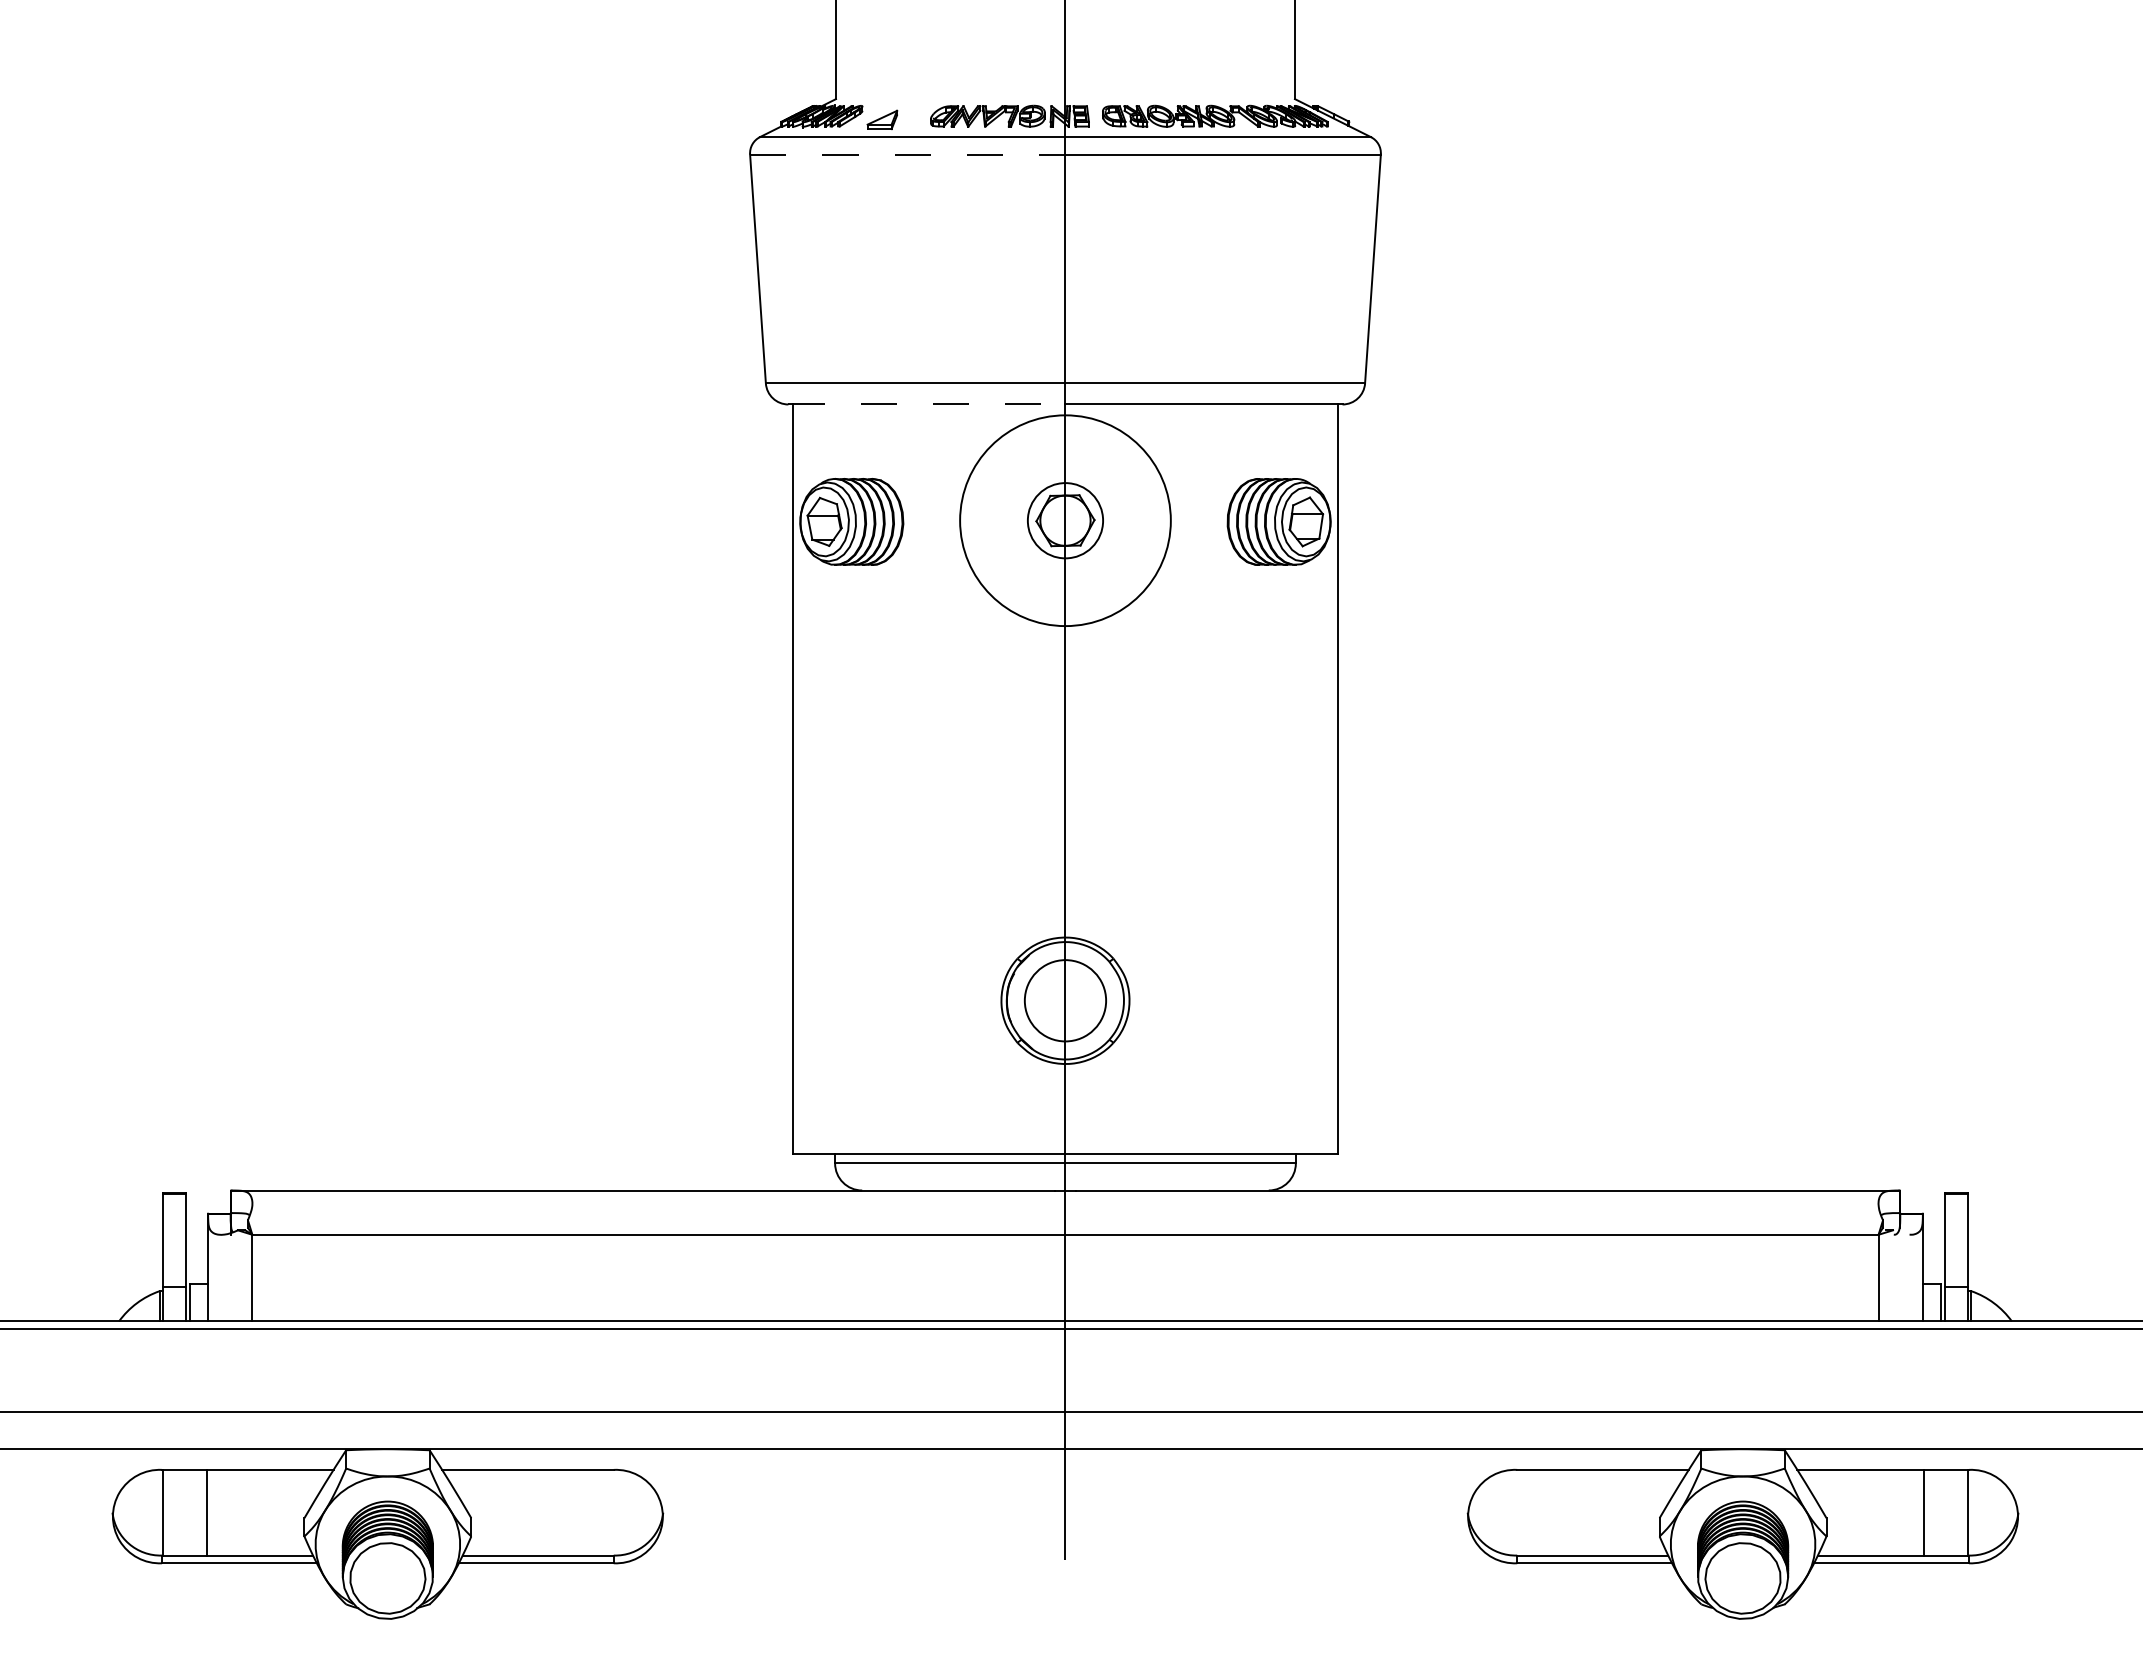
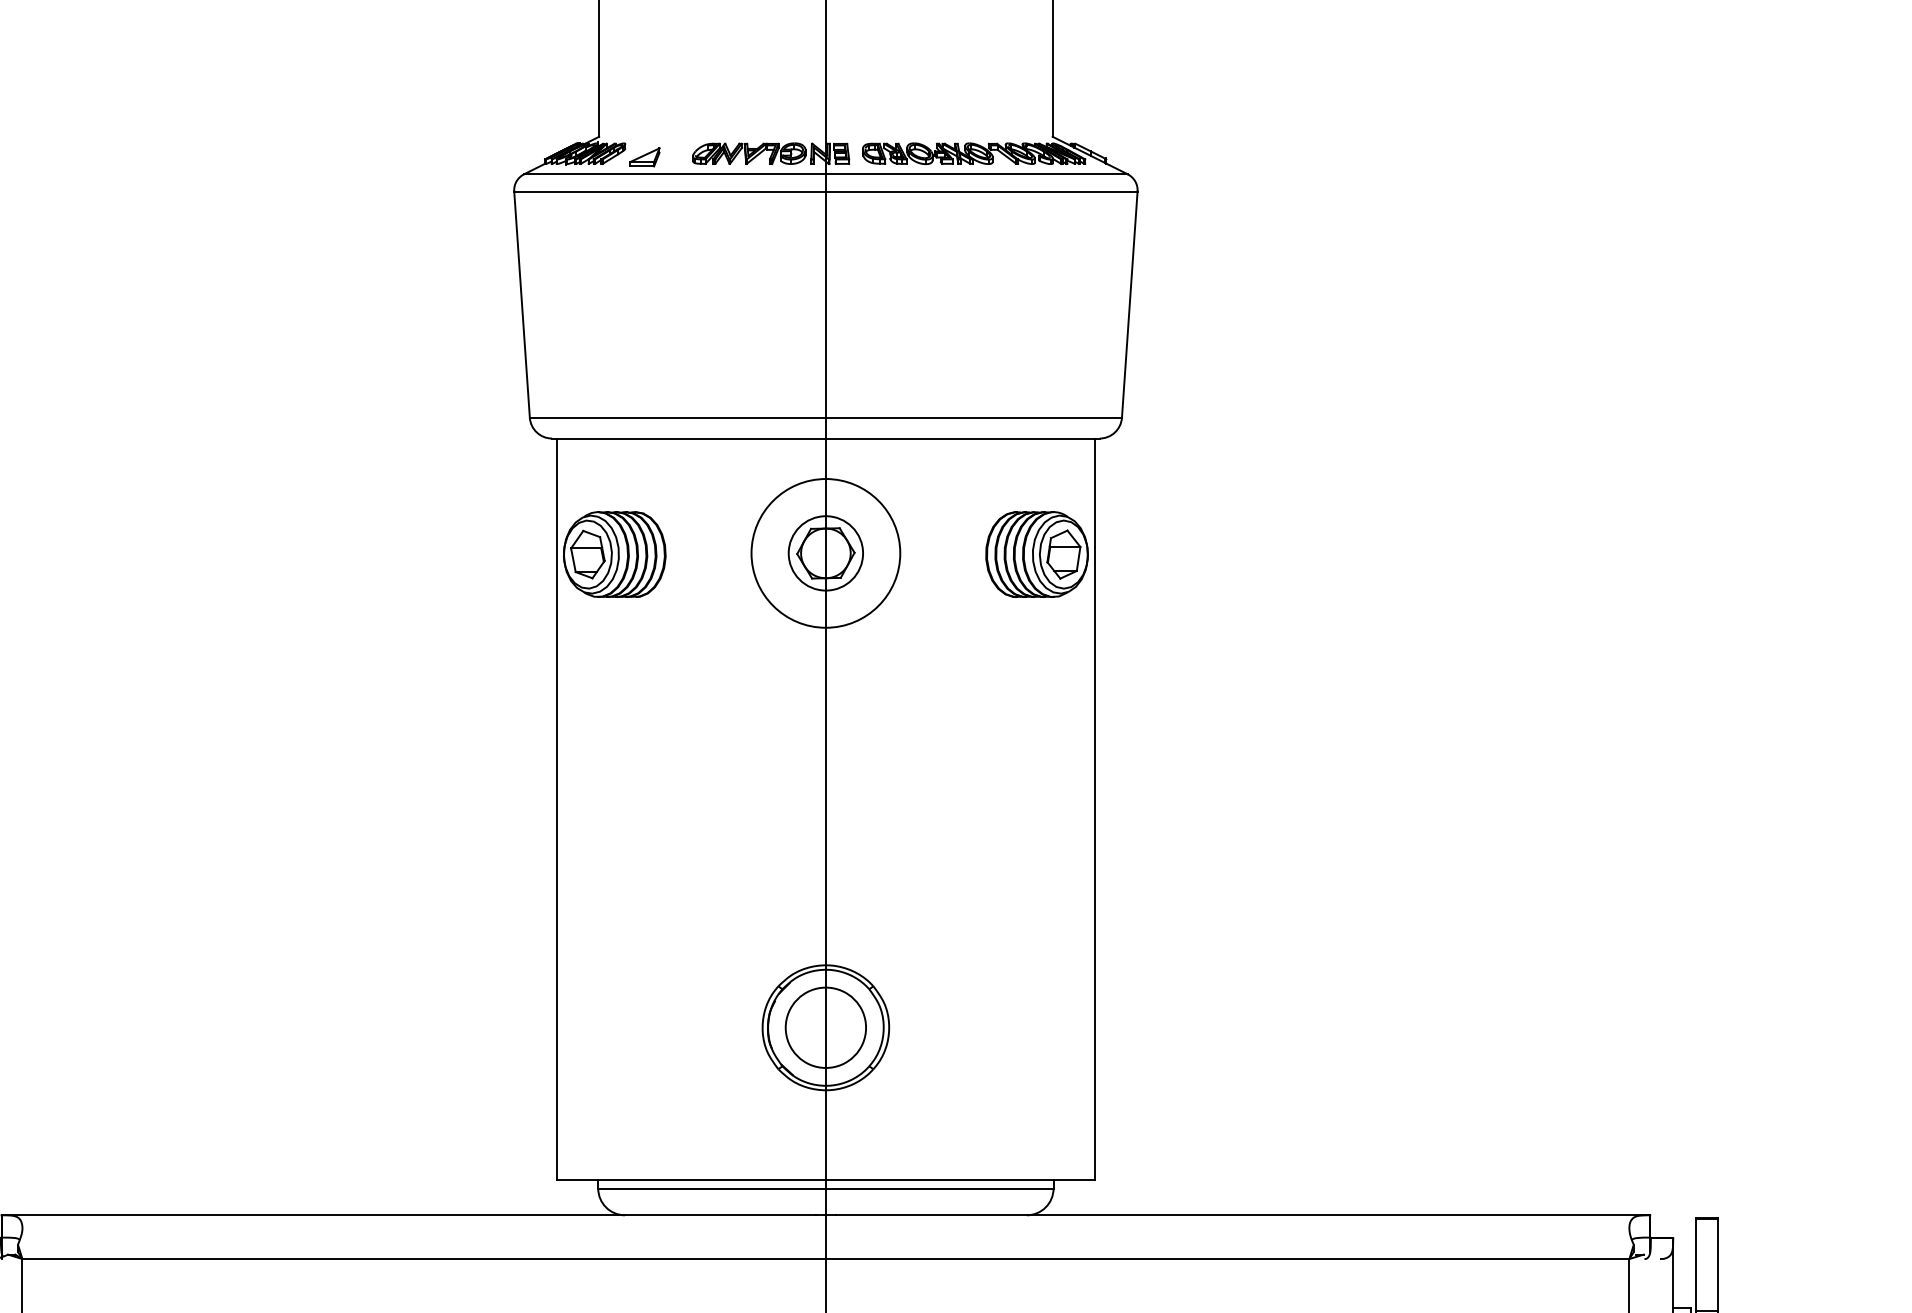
line: (907, 154) -> (669, 191), dashed -> solid
line: (926, 404) -> (688, 438), dashed -> solid
circle: (1065, 520) -> (825, 553), size x0.71

